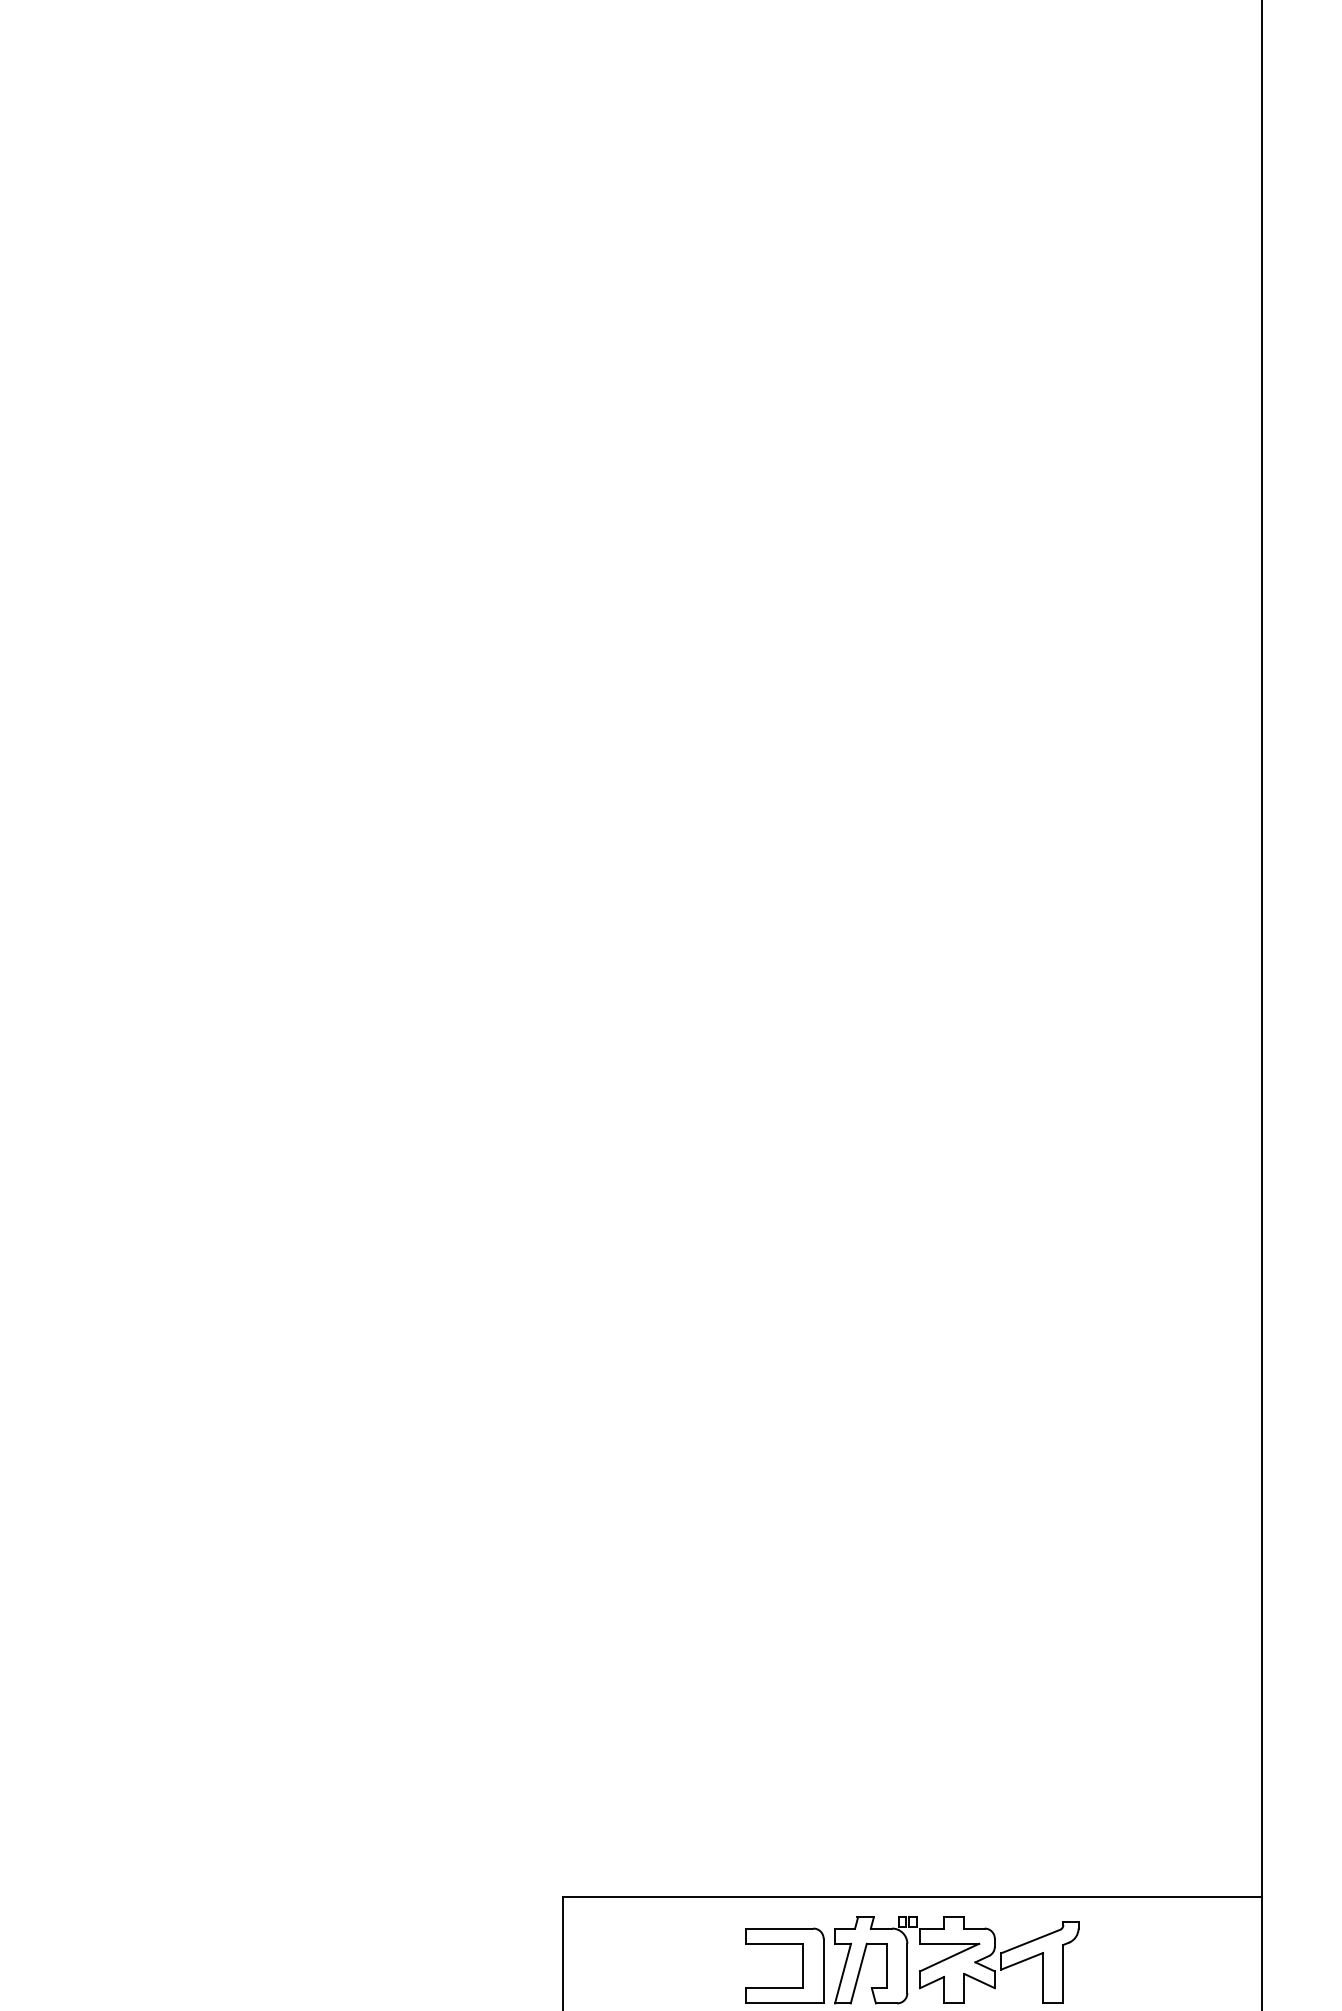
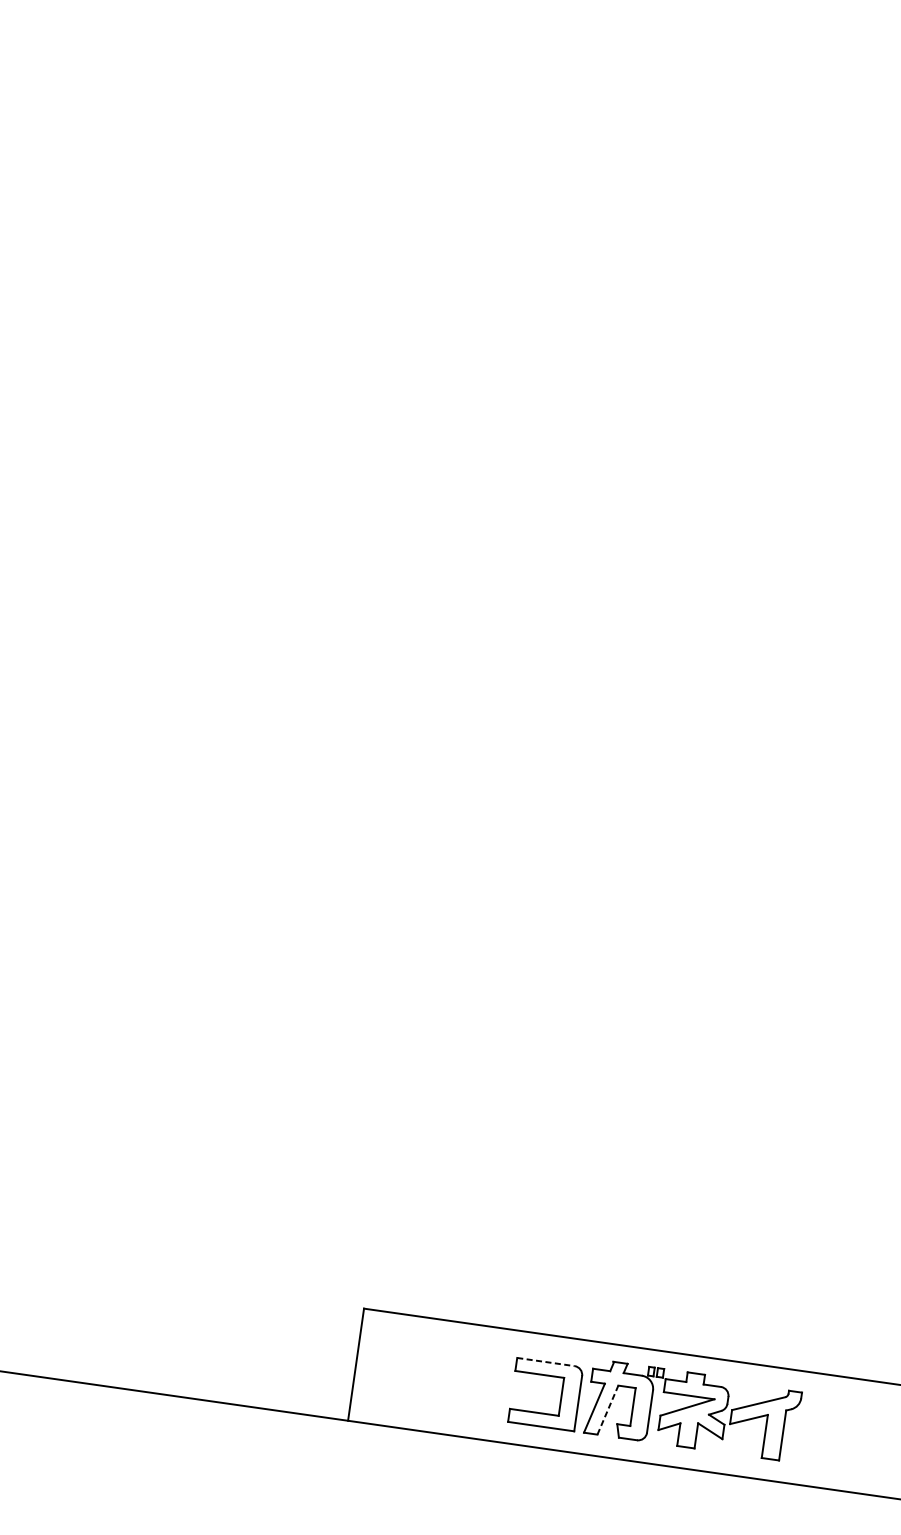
line: (779, 1928) -> (545, 1361), solid -> dashed
line: (858, 1973) -> (607, 1410), solid -> dashed

